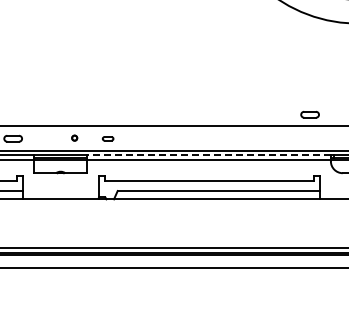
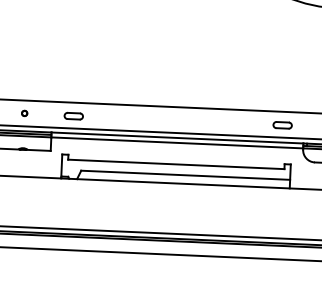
part: (309, 114) -> (282, 125), moved
part: (74, 137) -> (24, 112), moved
part: (107, 138) -> (73, 115), size x1.67
line: (209, 155) -> (177, 138), dashed -> solid

